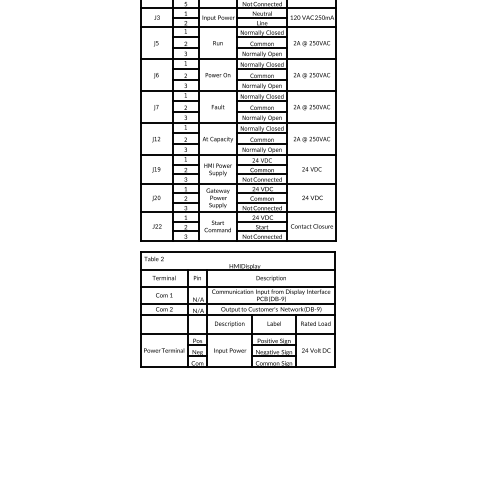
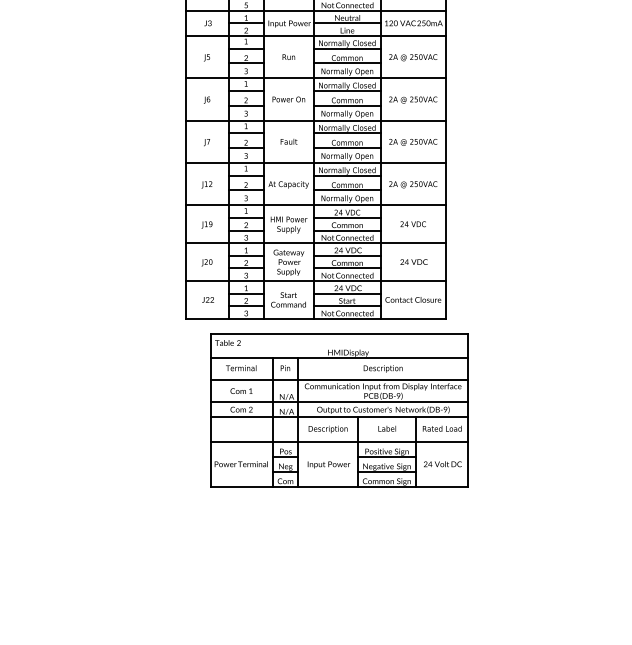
part: (237, 309) -> (338, 409), moved

